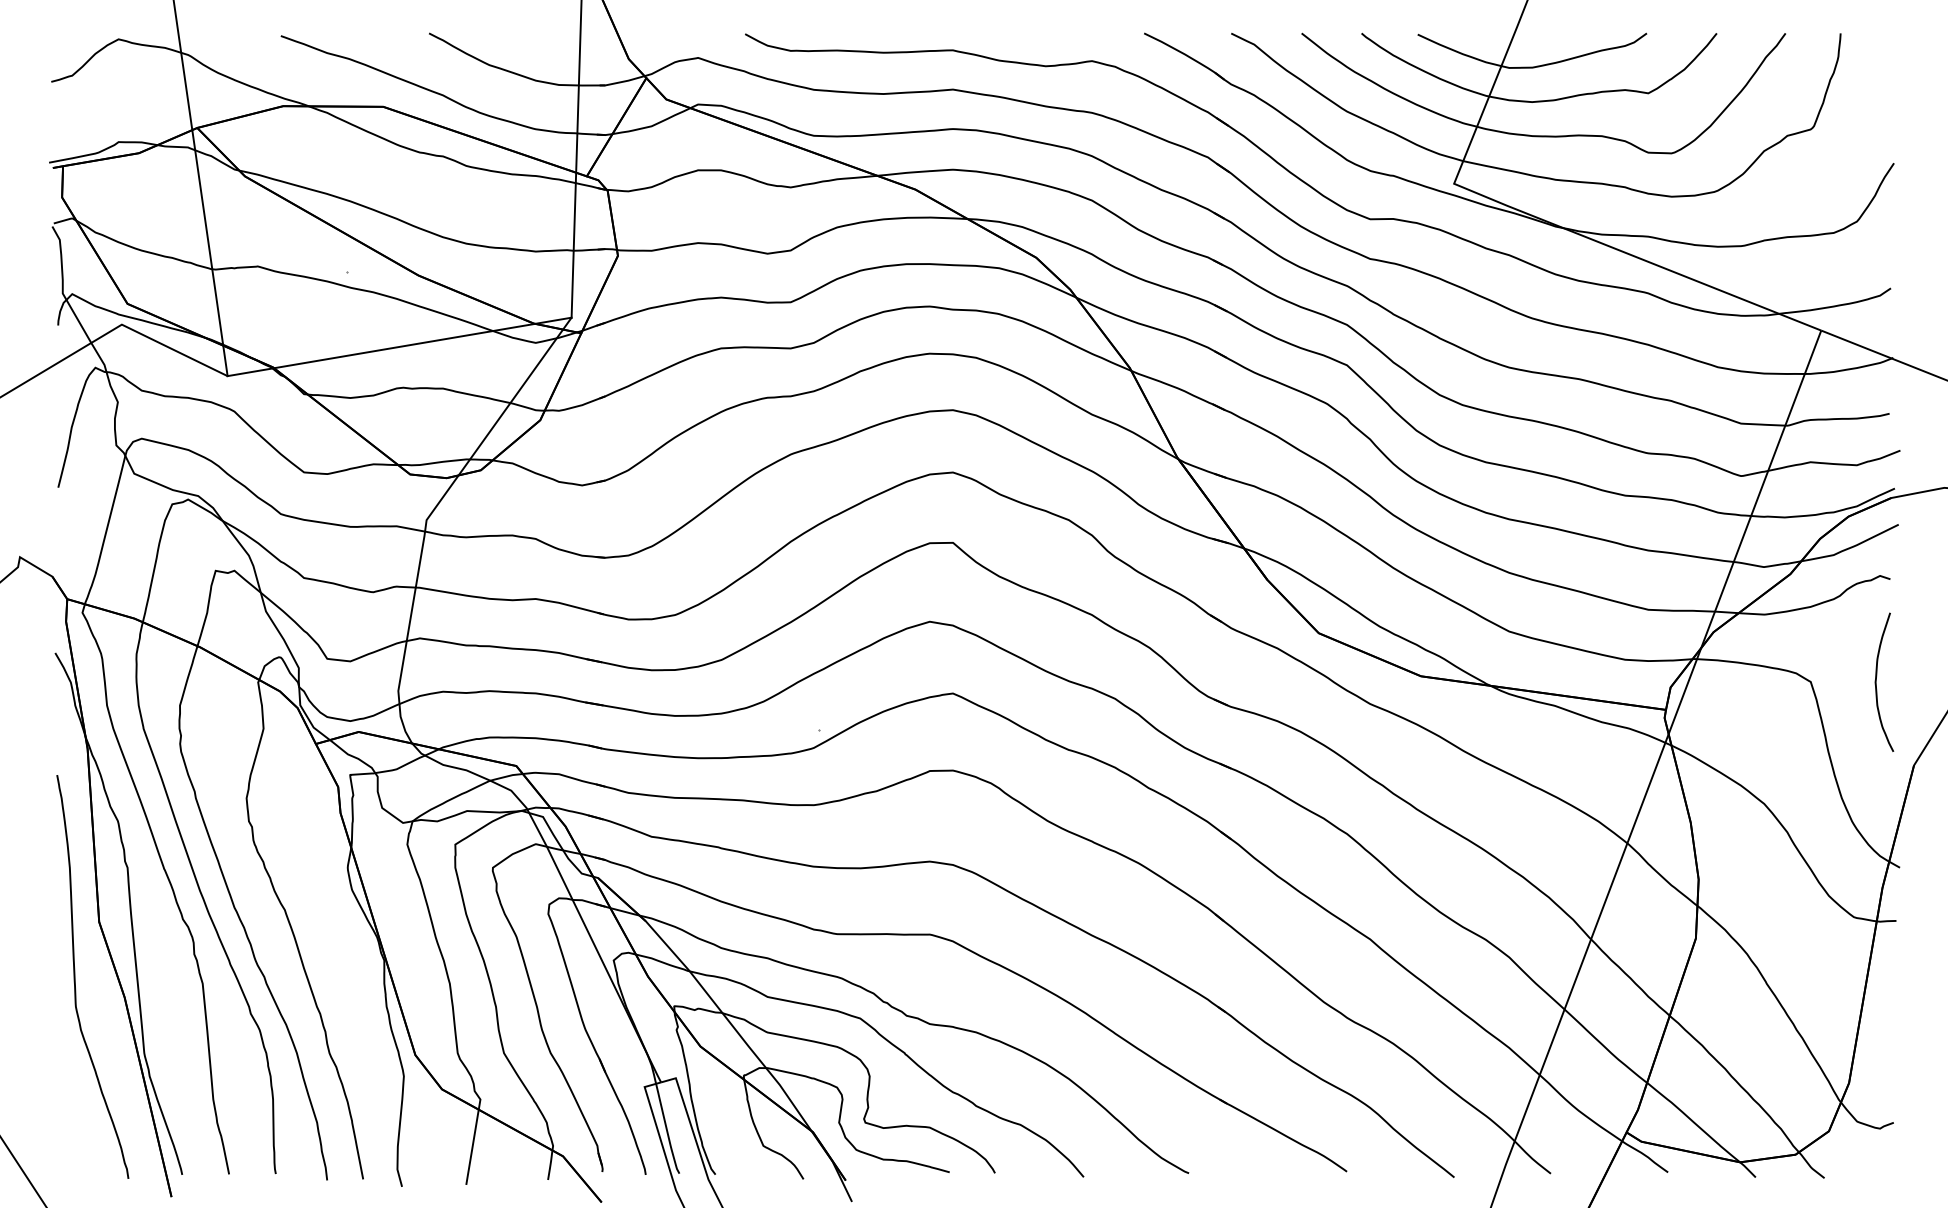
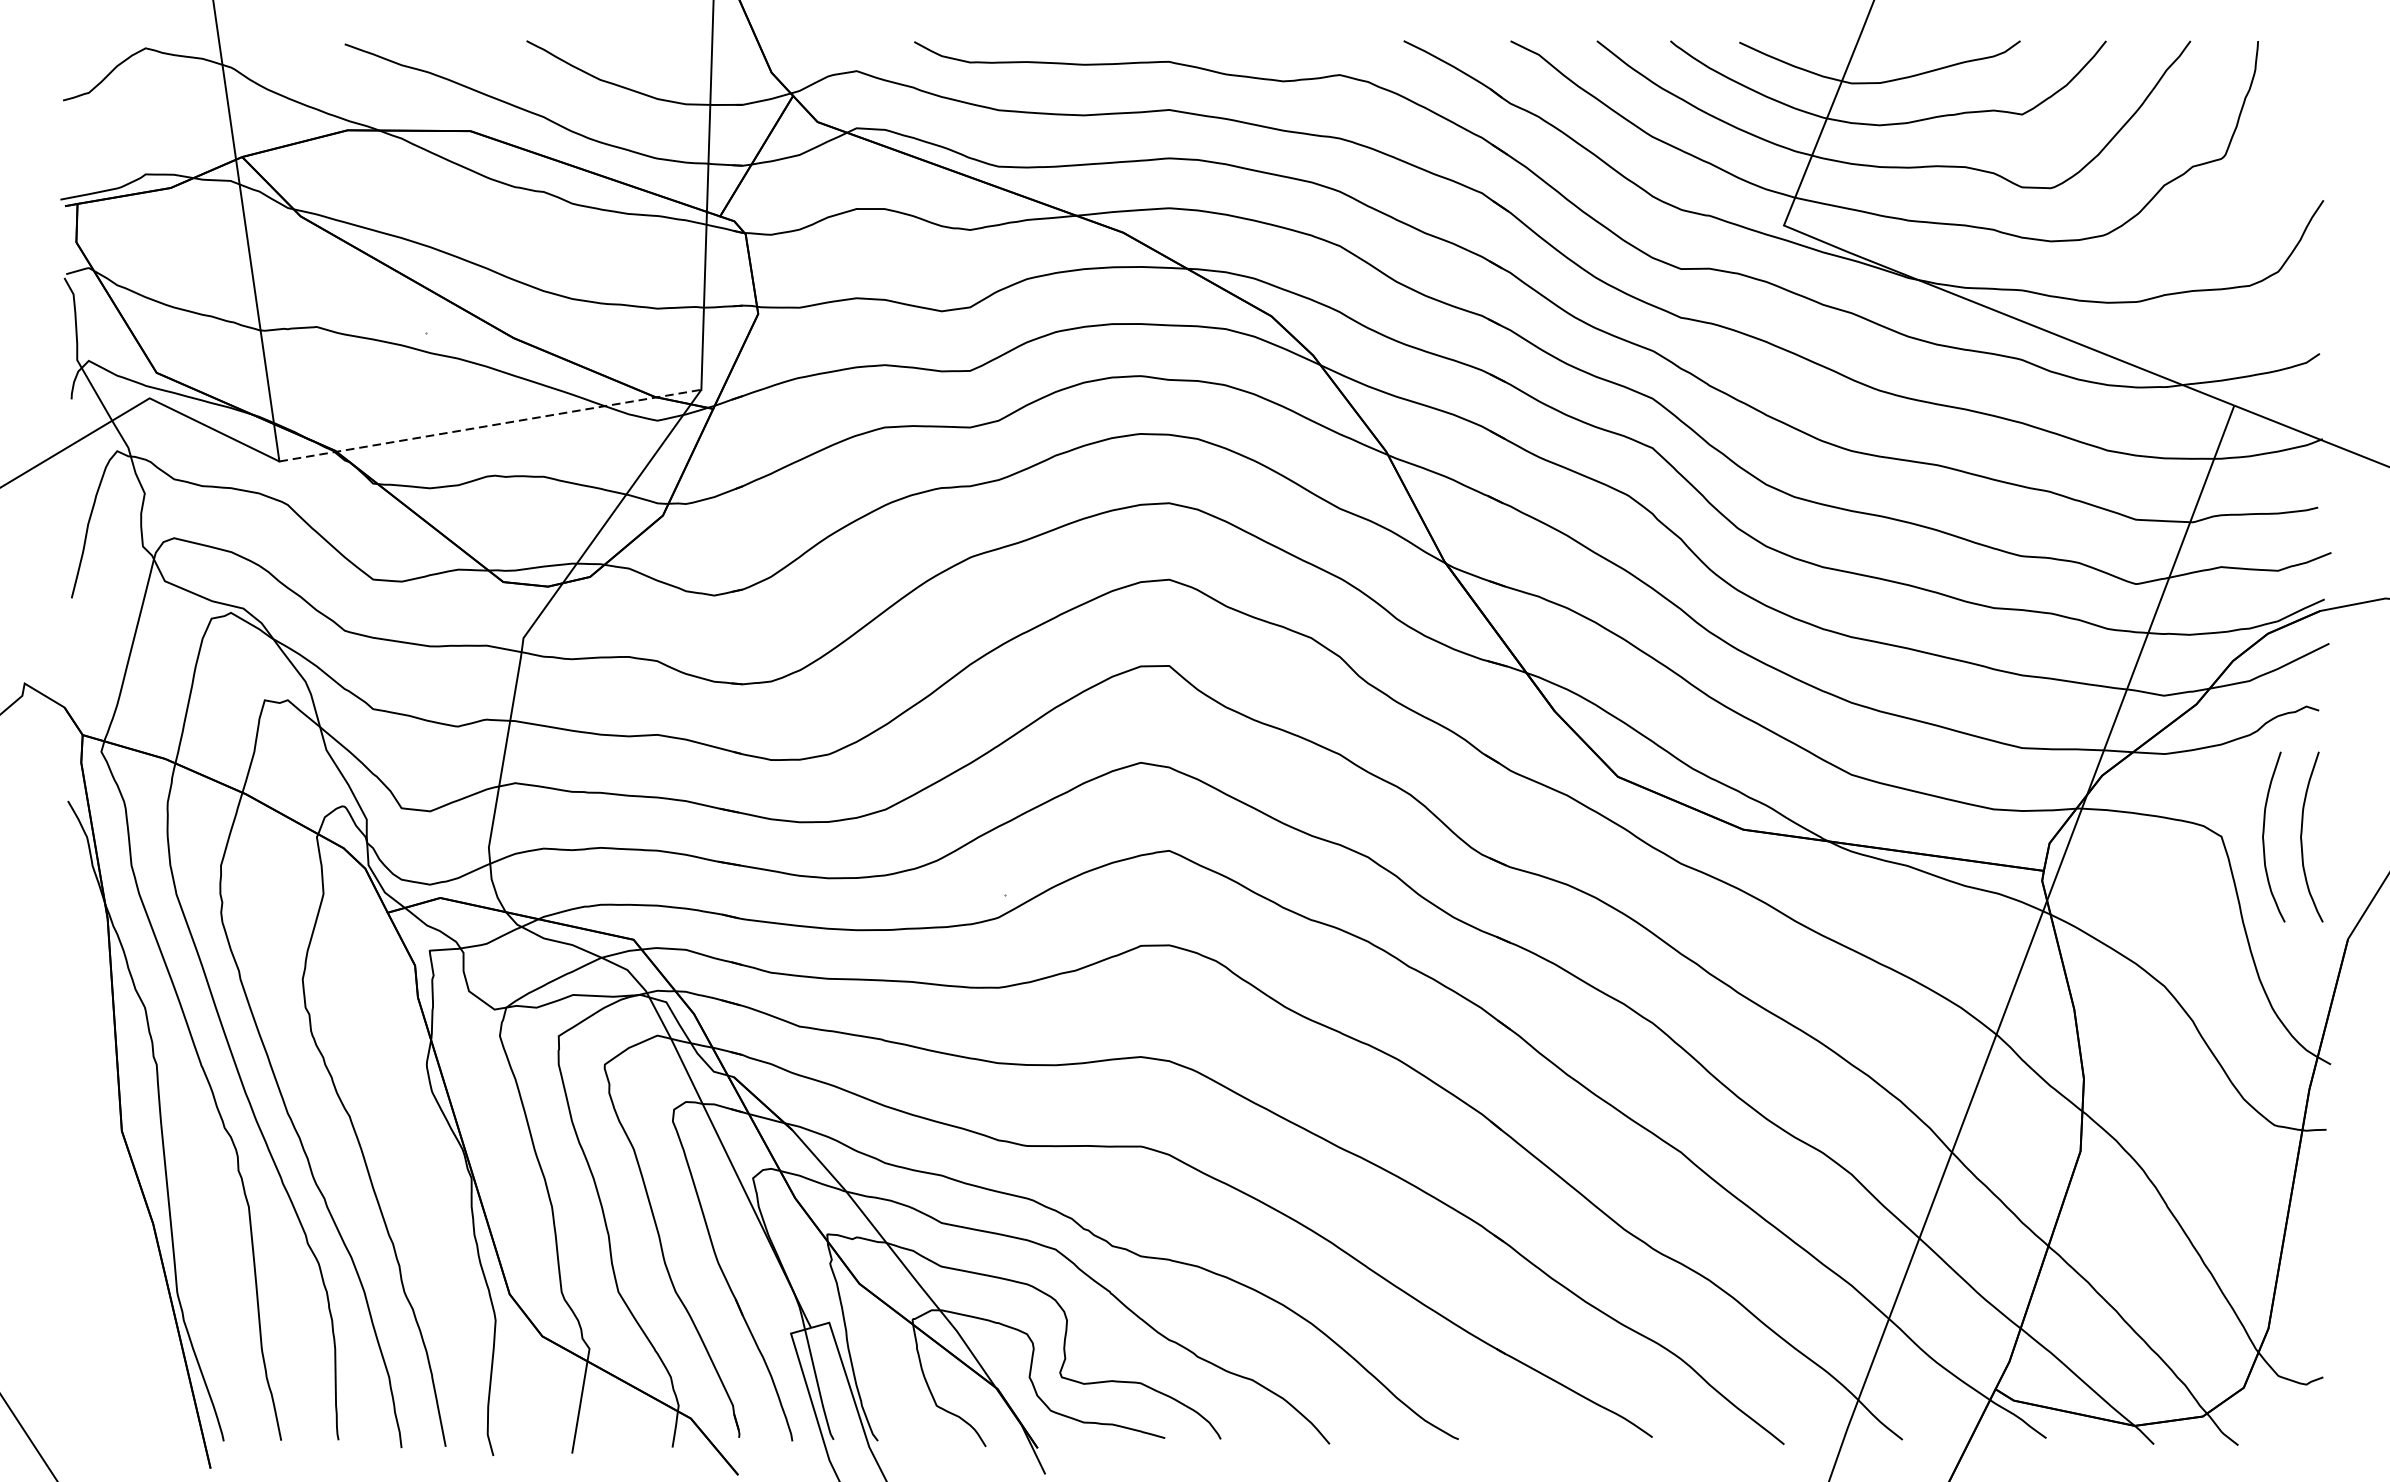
line: (400, 346) -> (491, 425), solid -> dashed
curve: (1845, 681) -> (2264, 836), added
curve: (75, 976) -> (92, 1197), removed

